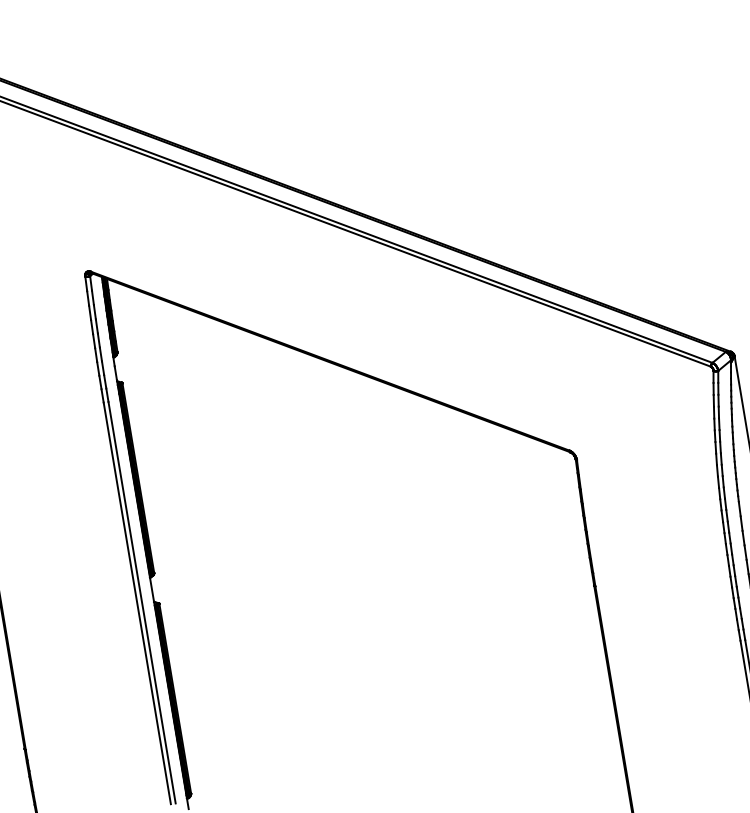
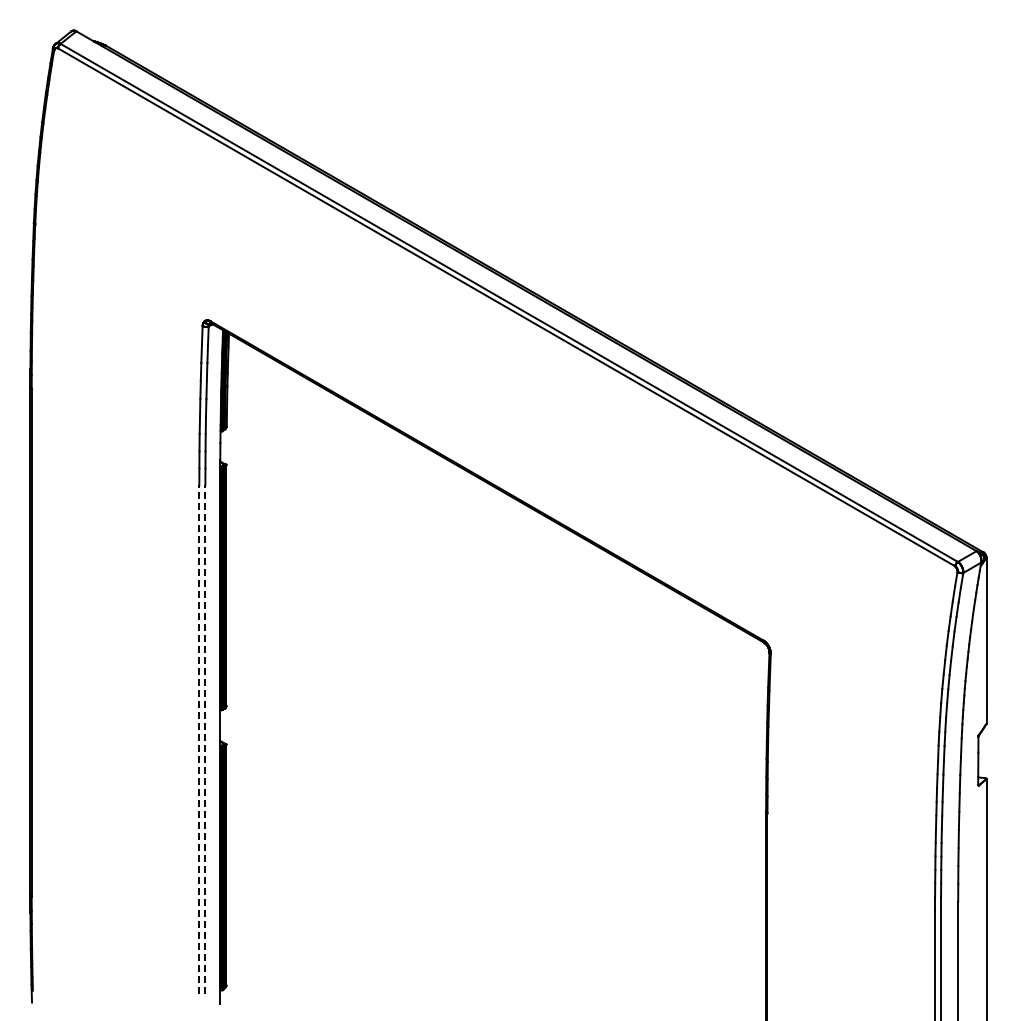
line: (142, 602) -> (205, 739), solid -> dashed
line: (137, 603) -> (199, 739), solid -> dashed

